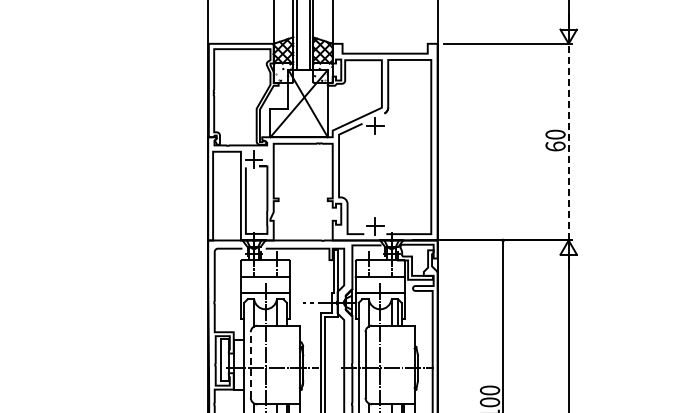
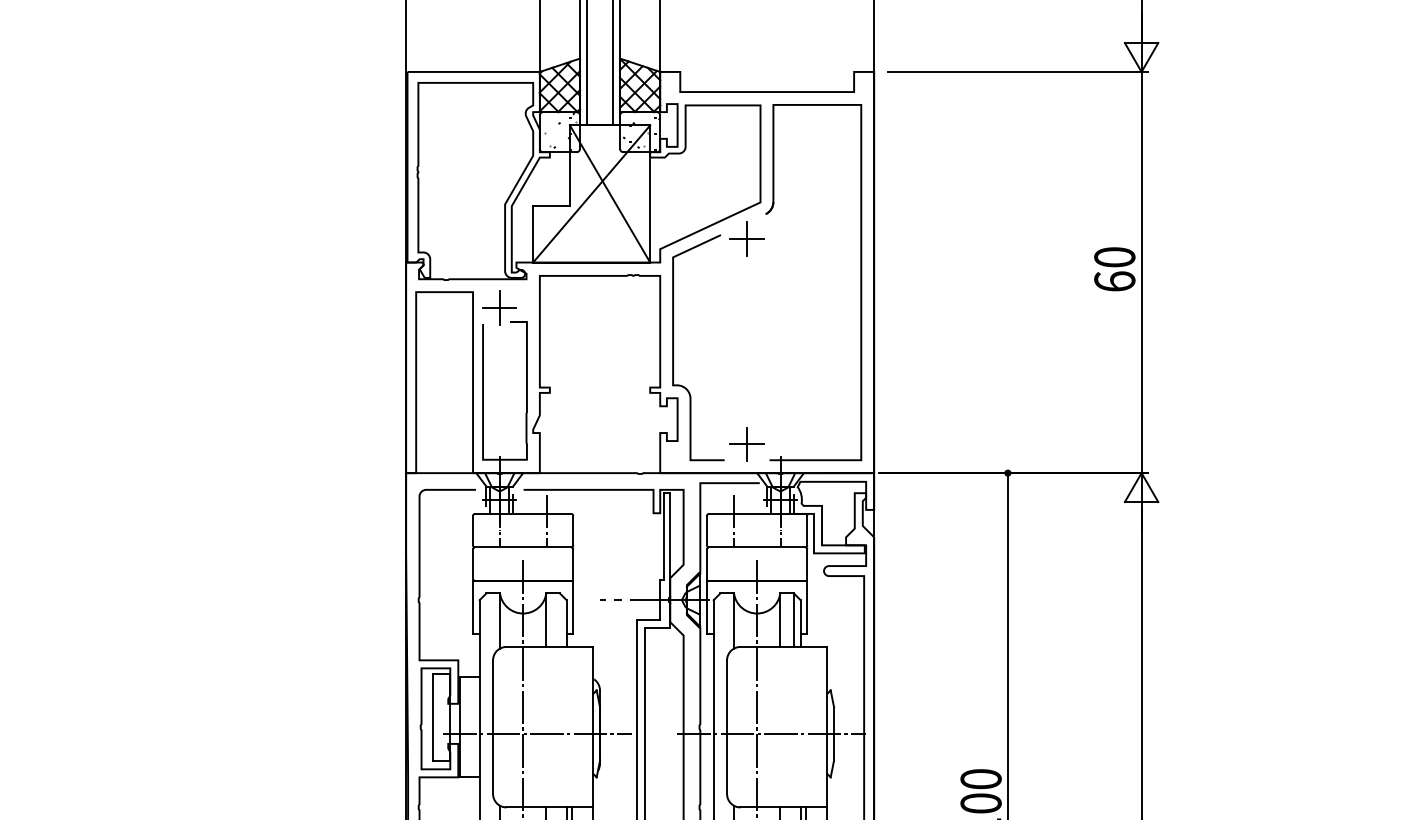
line: (568, 141) -> (1141, 271), dashed -> solid
line: (250, 365) -> (492, 728), dashed -> solid

